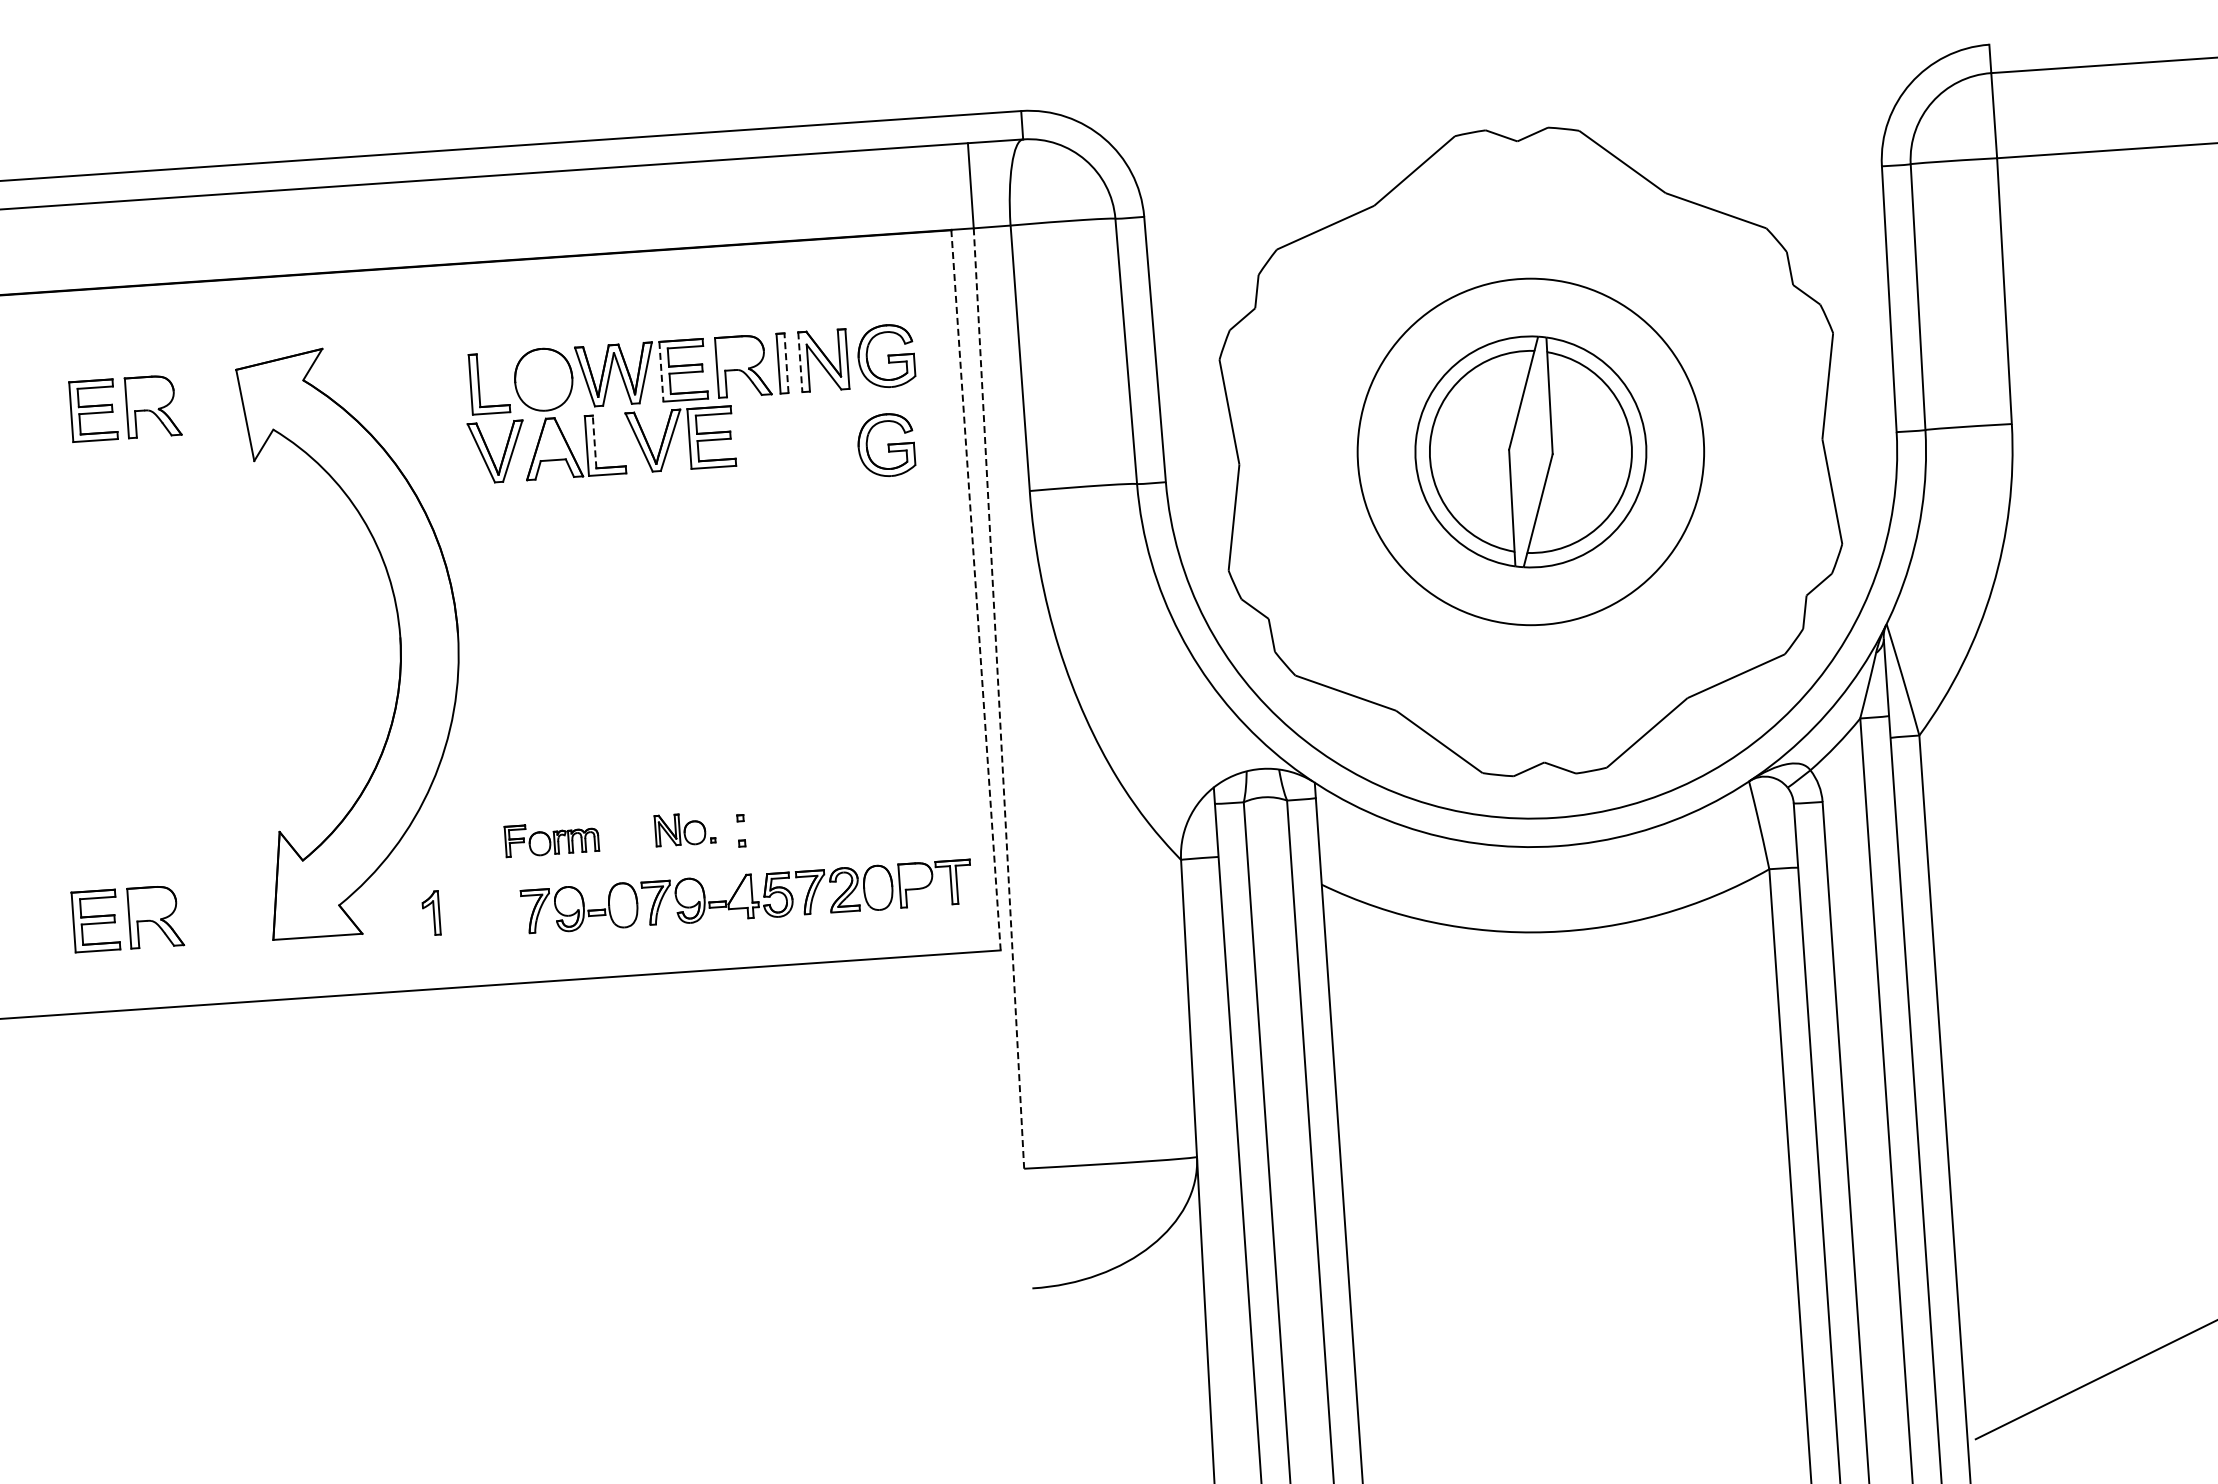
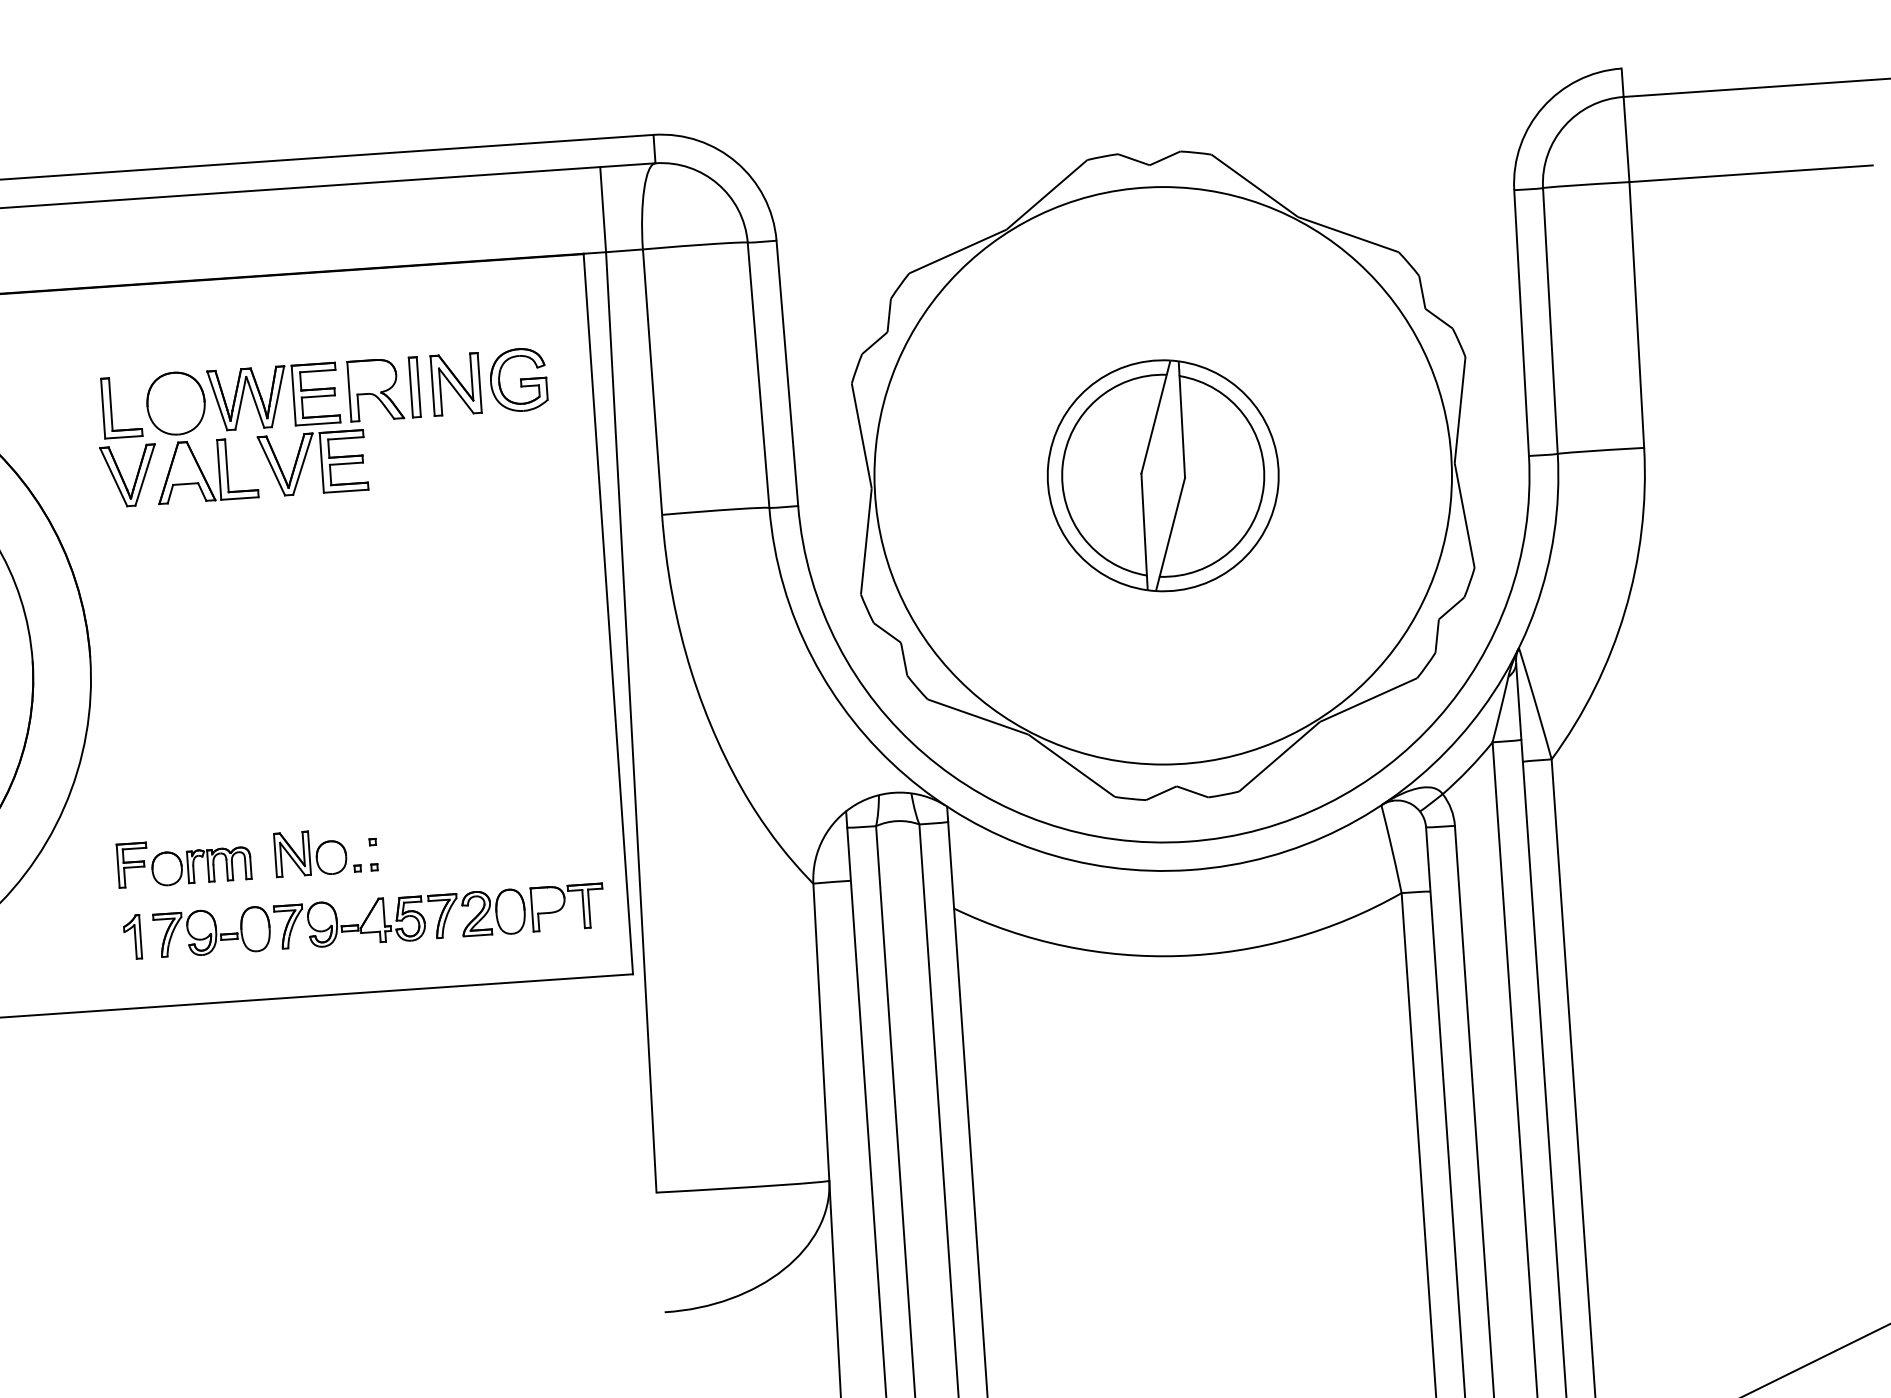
line: (800, 362) -> (432, 386), dashed -> solid
line: (786, 363) -> (418, 387), dashed -> solid
line: (661, 371) -> (293, 395), dashed -> solid
line: (594, 441) -> (226, 465), dashed -> solid
part: (886, 444) -> (518, 468), removed
circle: (1530, 451) -> (1162, 475), size x1.67
line: (976, 590) -> (608, 614), dashed -> solid
line: (998, 698) -> (630, 722), dashed -> solid
part: (684, 830) -> (316, 854), size x1.43
part: (551, 840) -> (183, 864), size x1.43
part: (431, 912) -> (132, 936), moved

